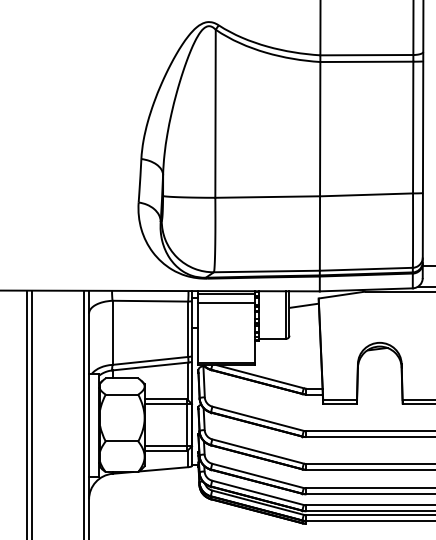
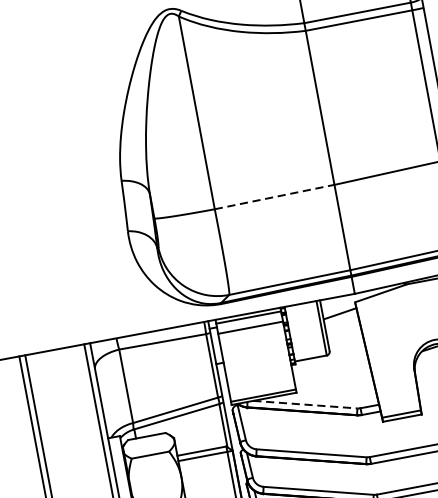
line: (268, 197) -> (275, 197), solid -> dashed
line: (260, 376) -> (305, 404), solid -> dashed

